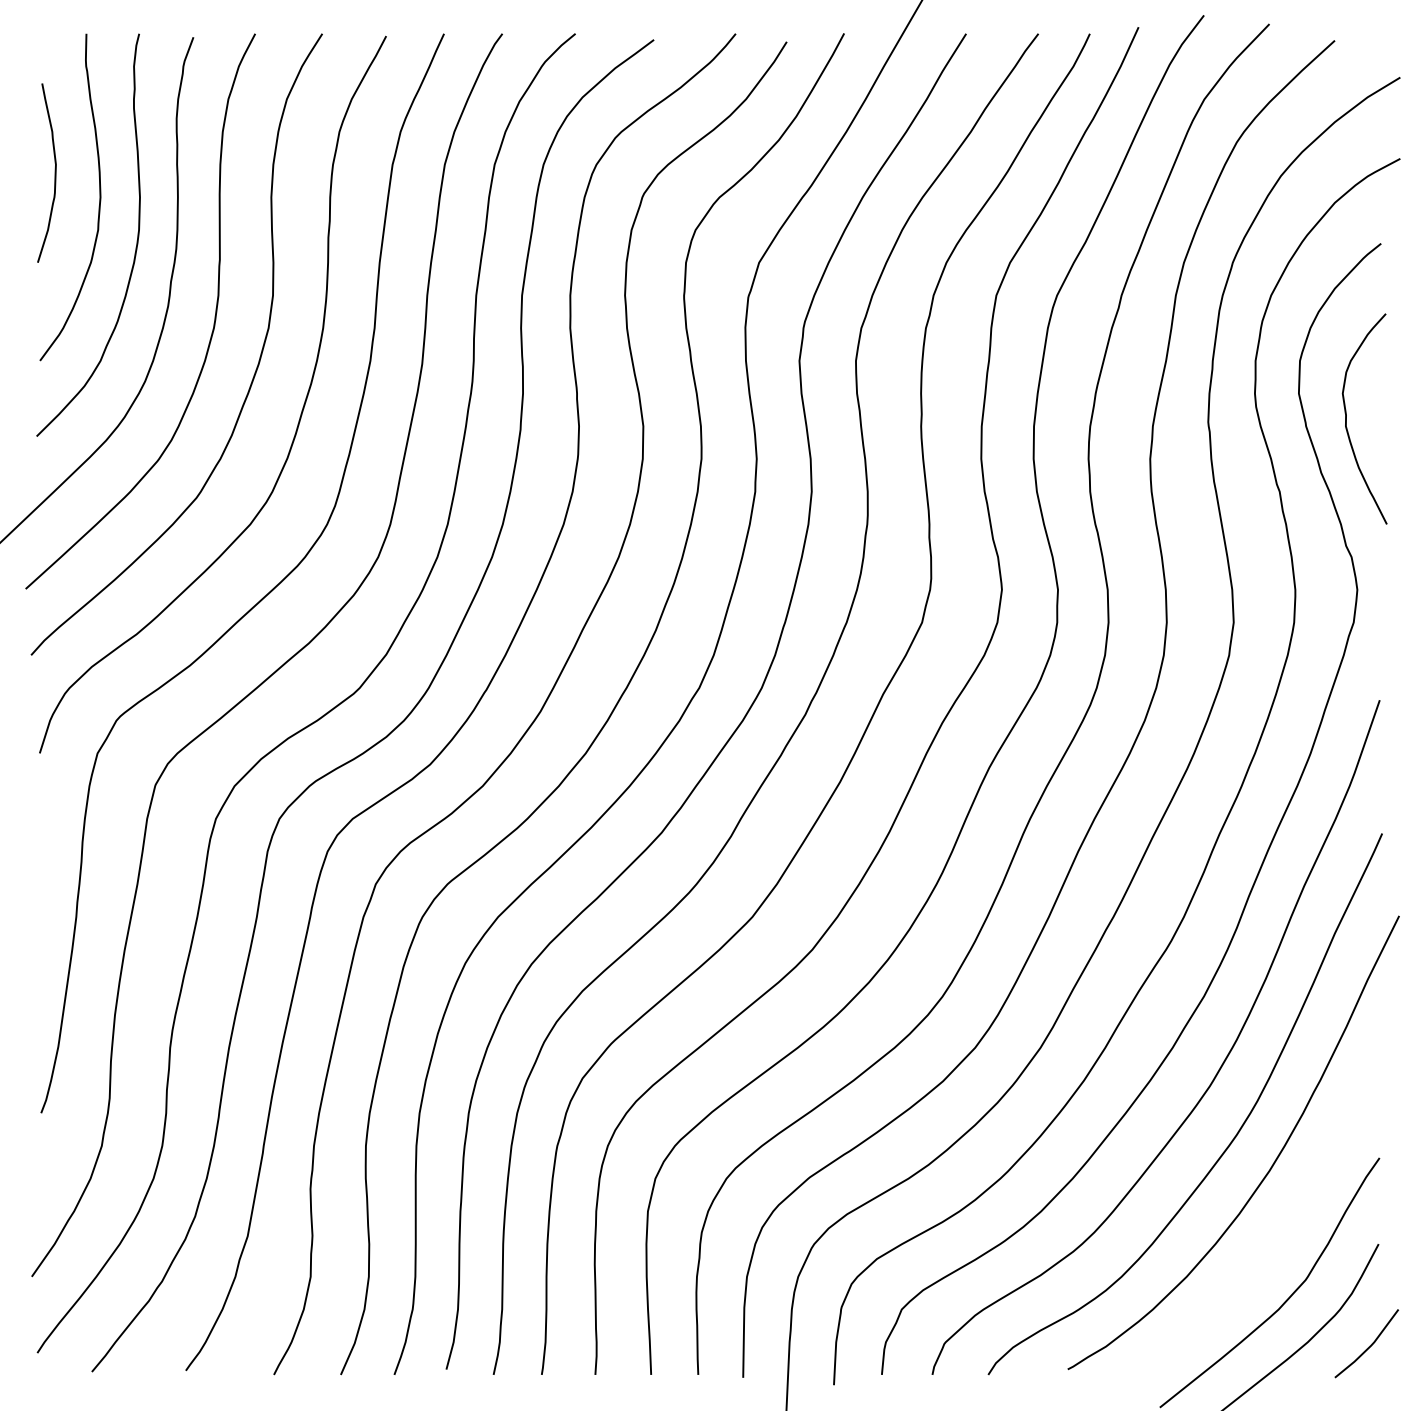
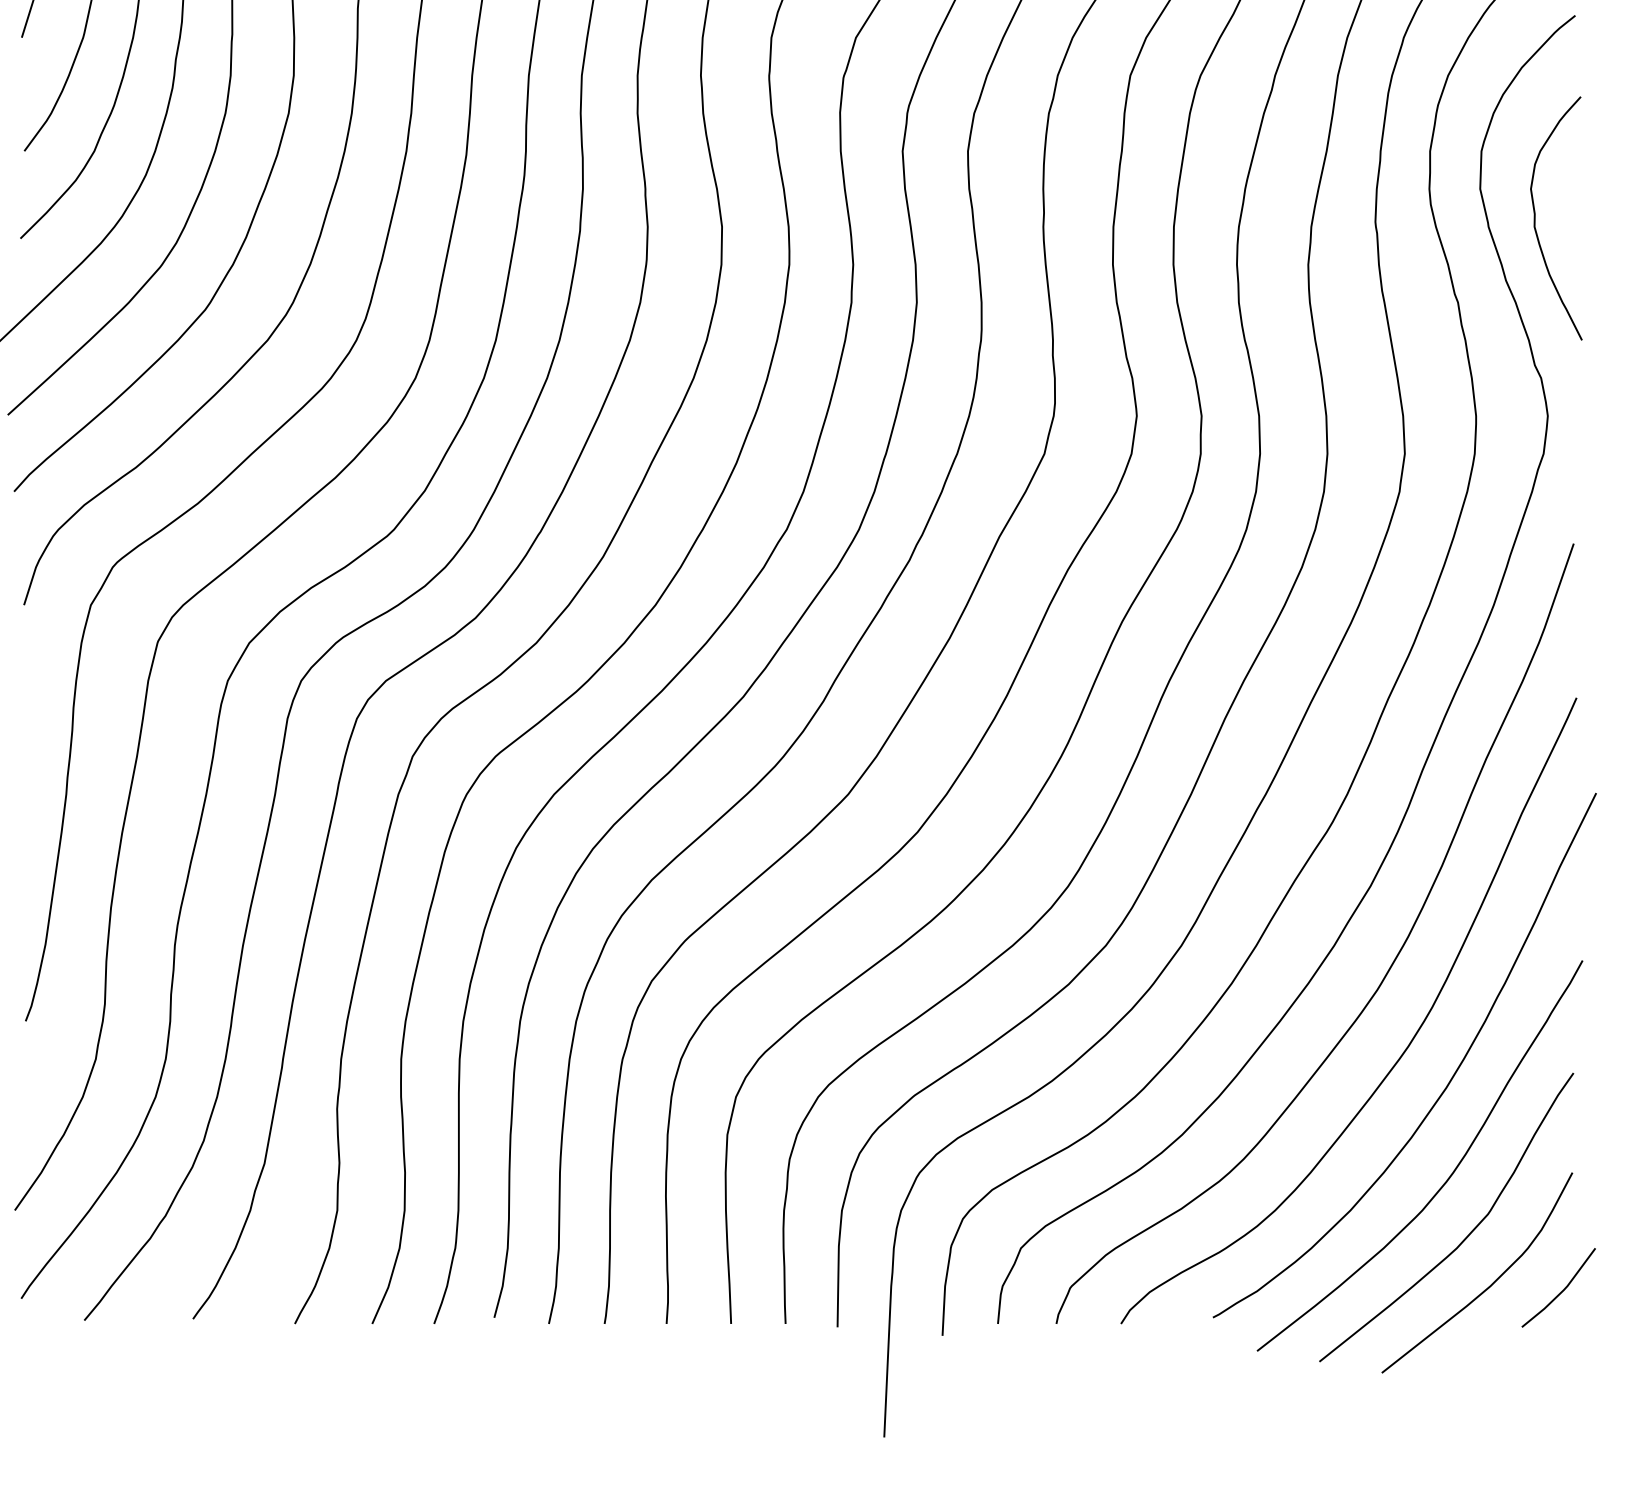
curve: (1271, 1247) -> (1448, 1176), added

